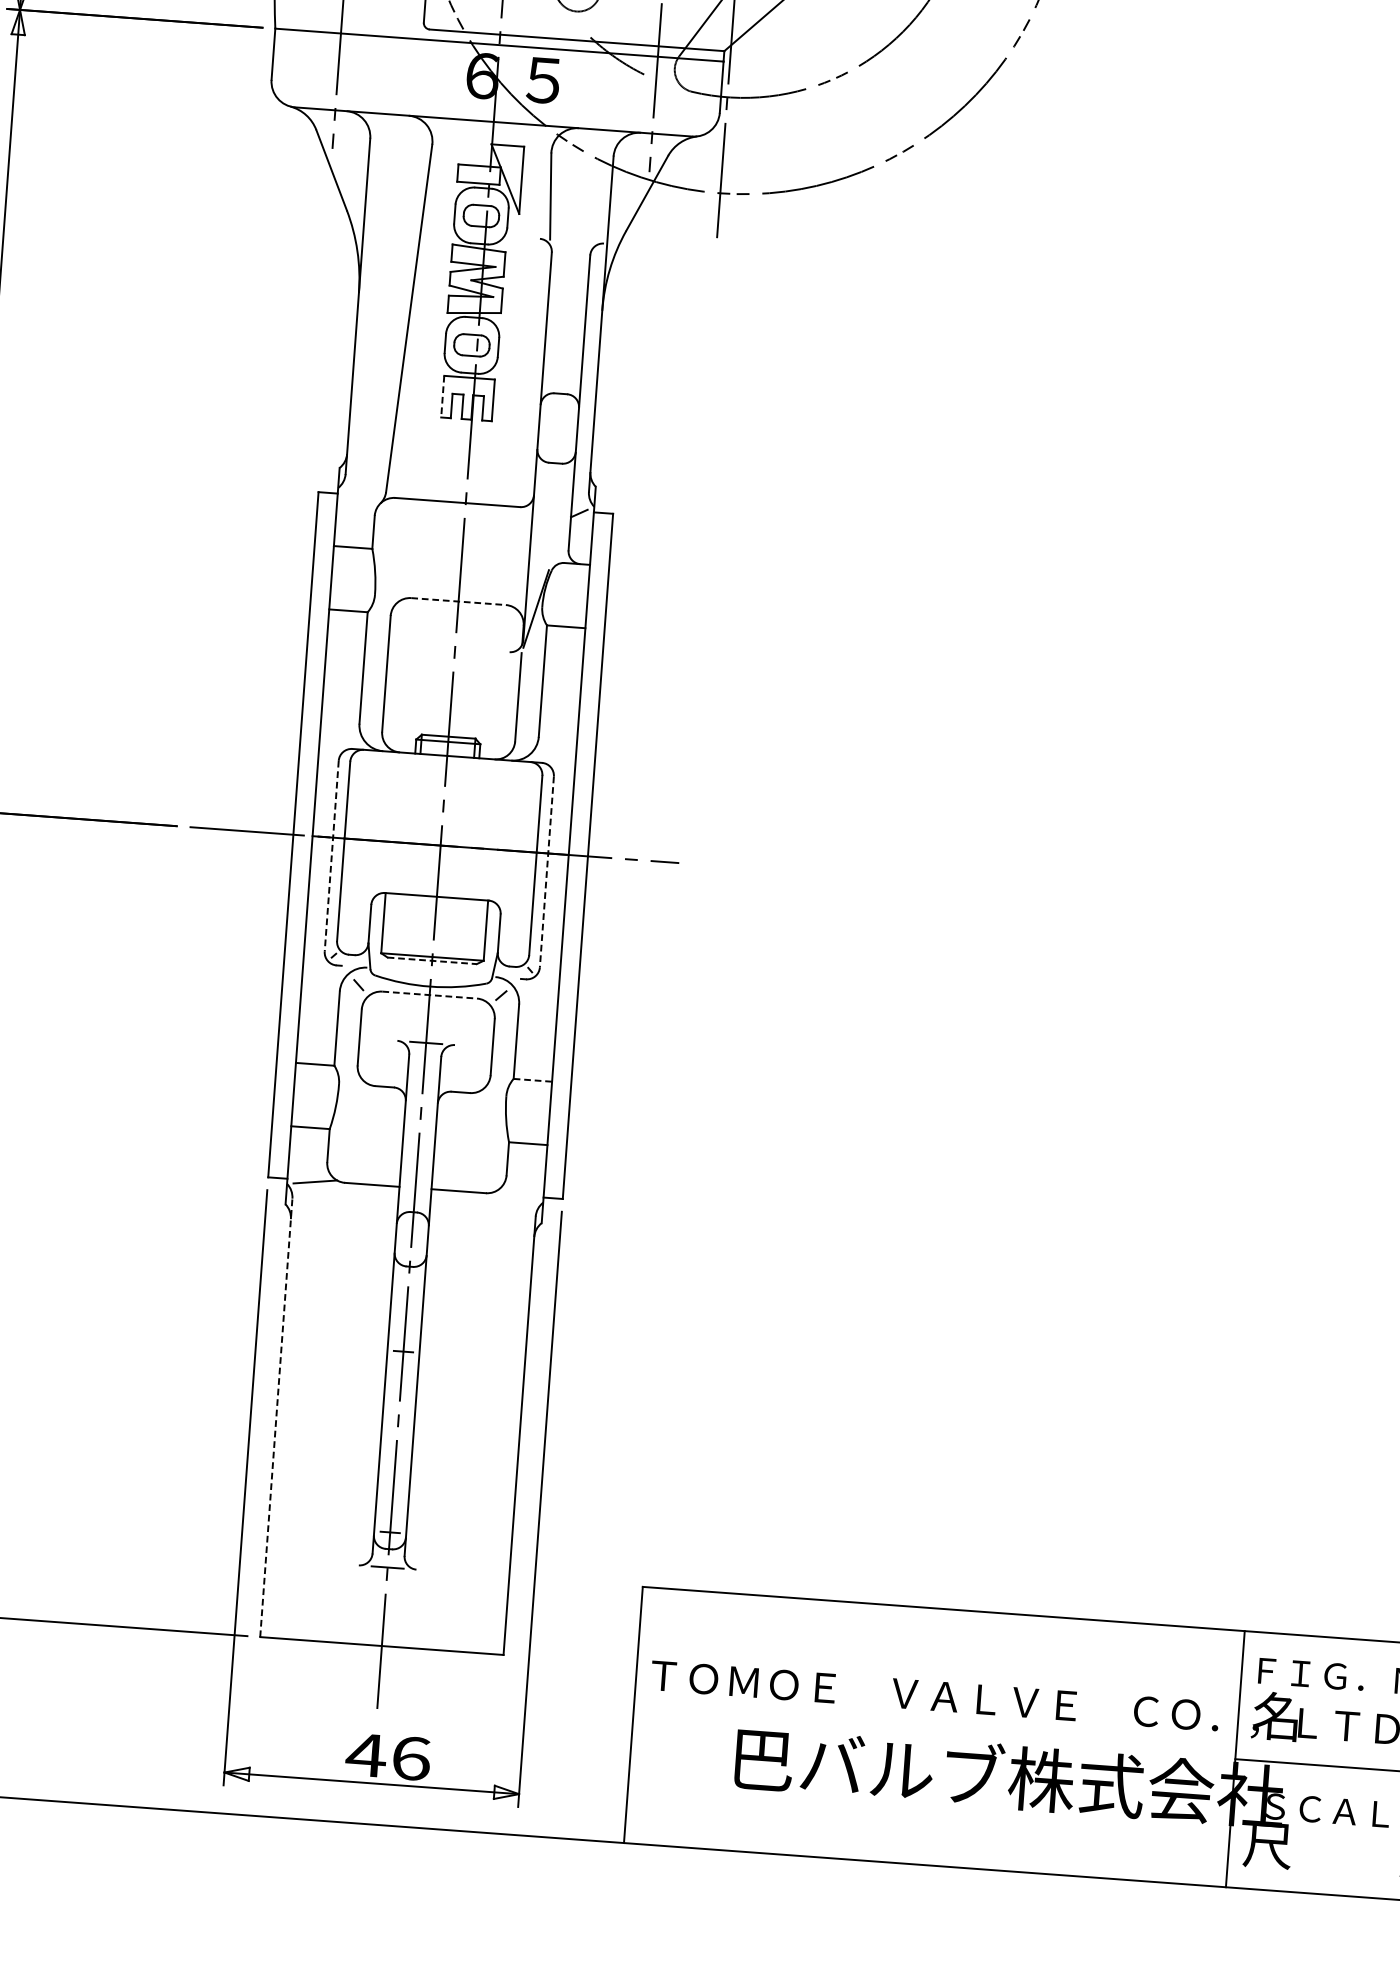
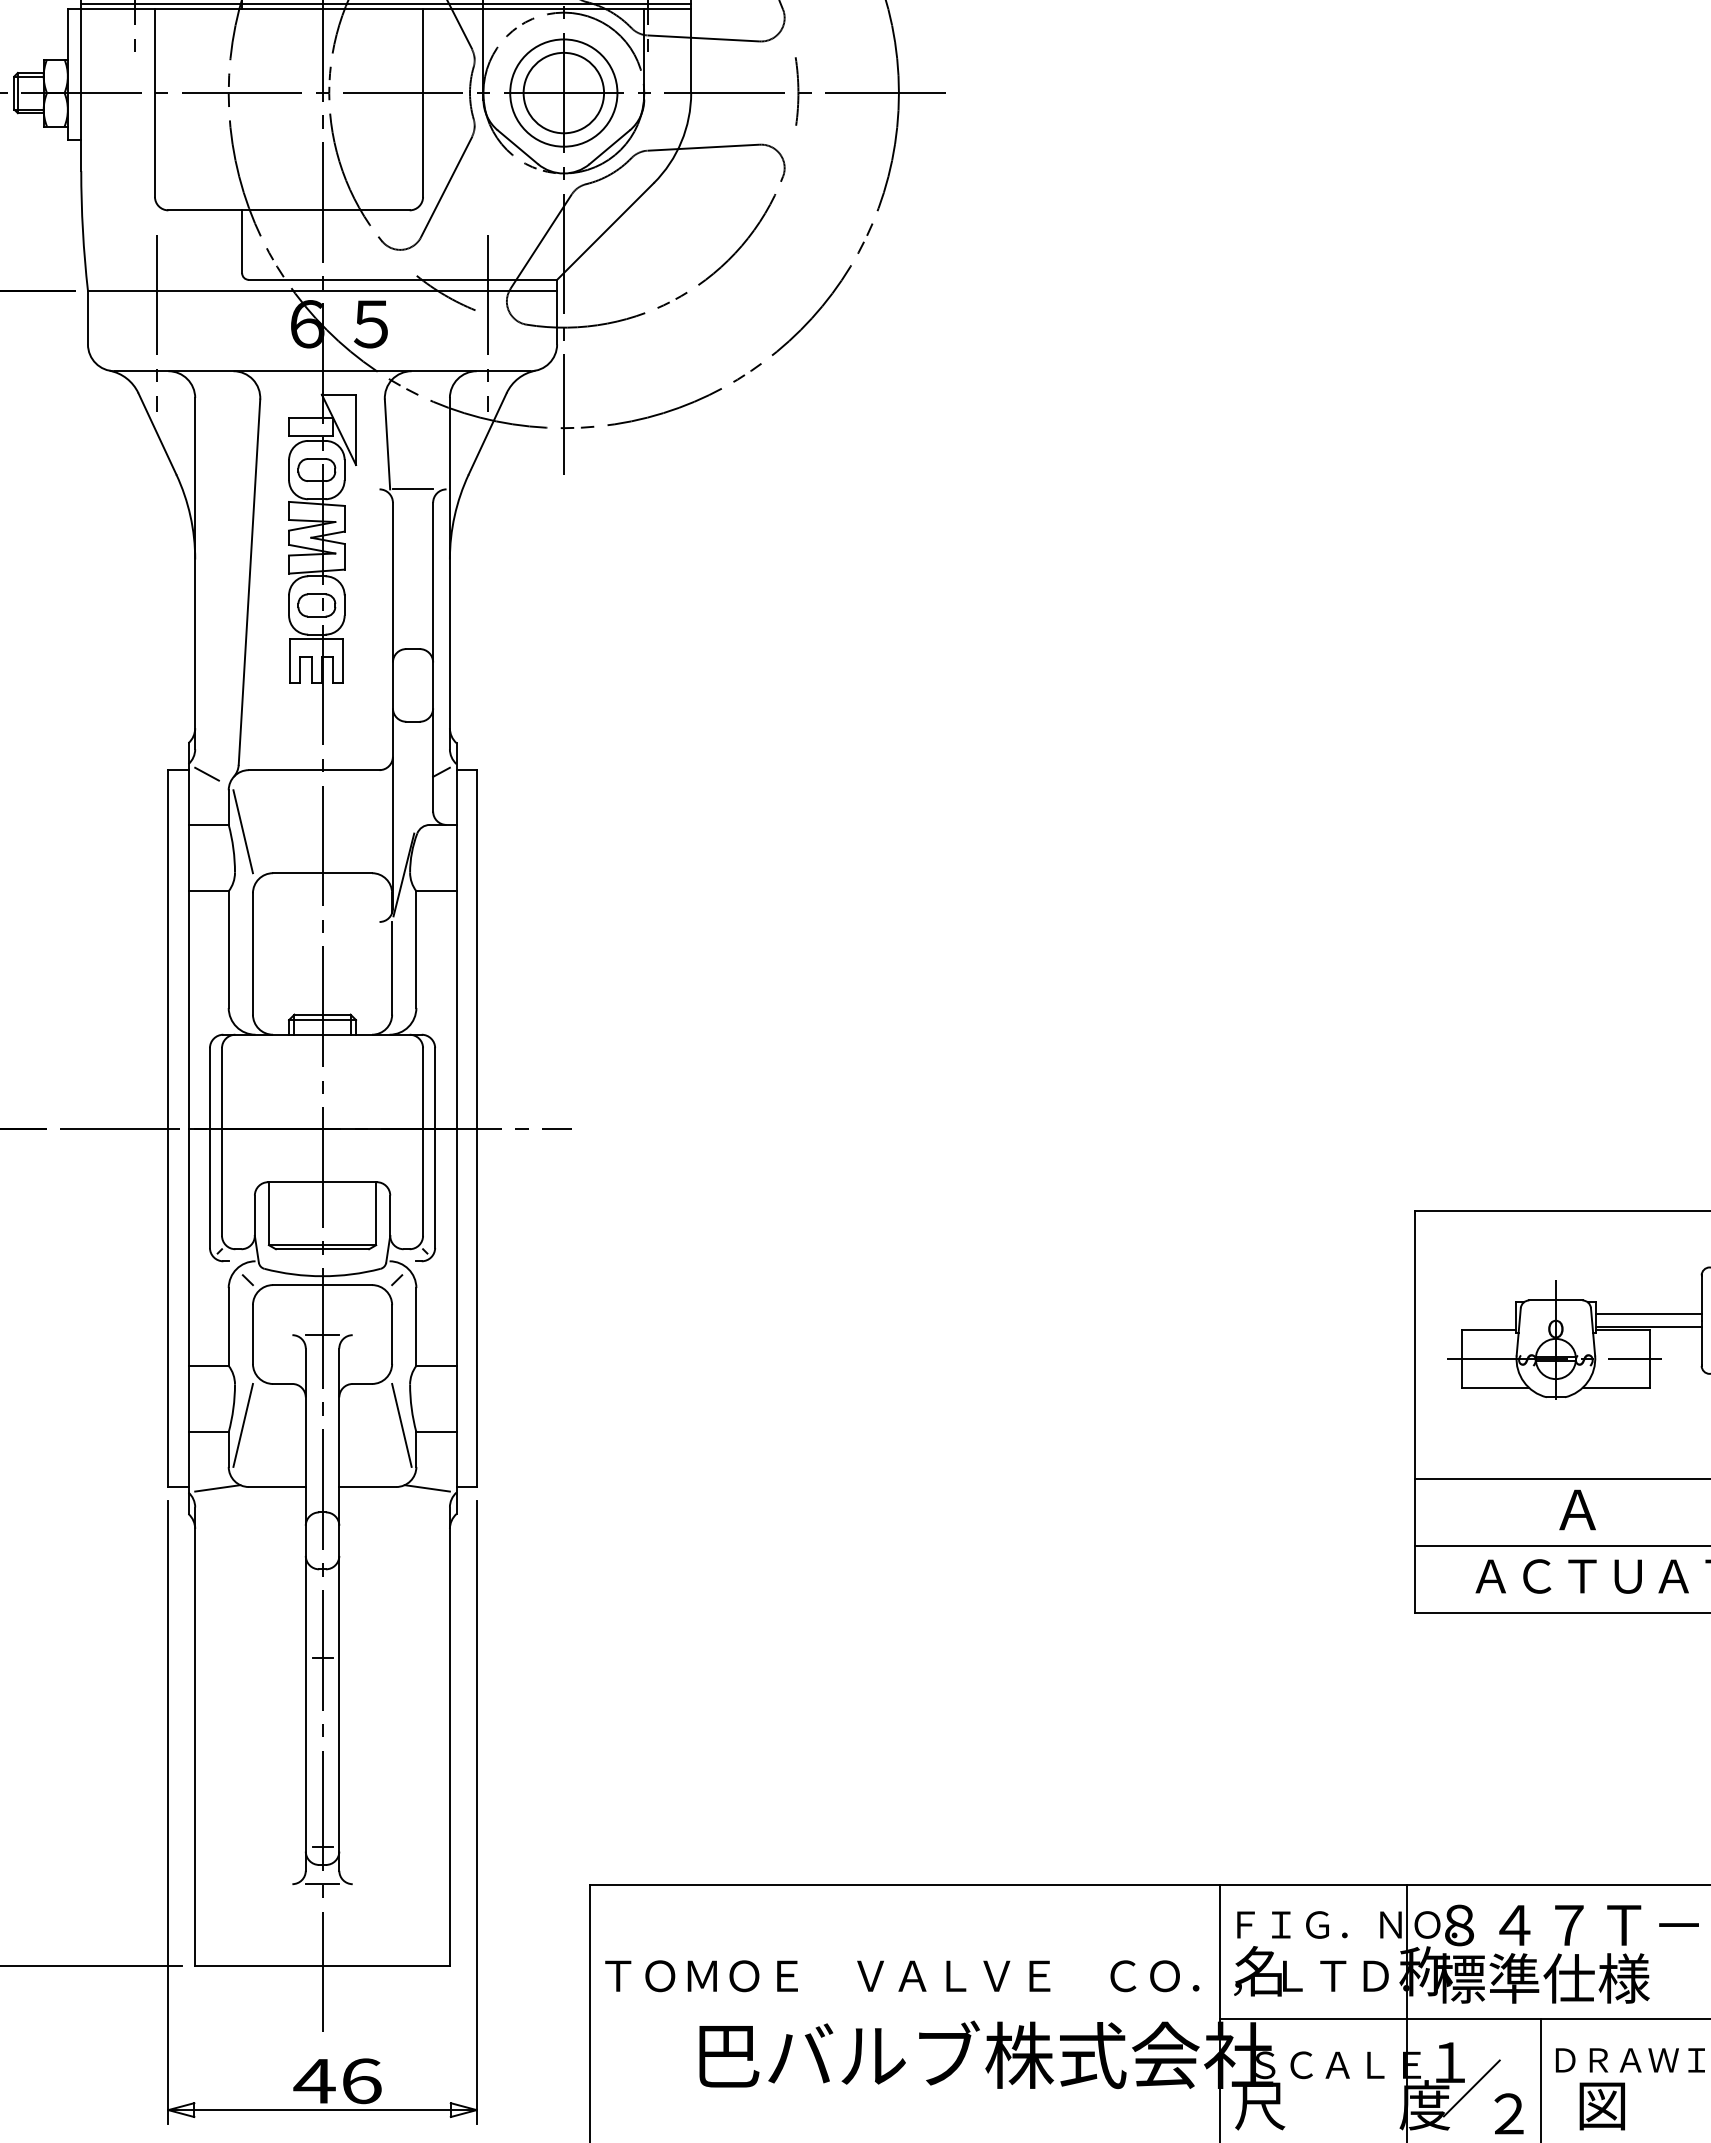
line: (571, 241) -> (412, 489), added
line: (442, 397) -> (290, 661), dashed -> solid
line: (354, 498) -> (206, 773), added
line: (385, 556) -> (242, 831), added
line: (459, 601) -> (323, 873), dashed -> solid
line: (331, 856) -> (209, 1148), dashed -> solid
line: (547, 872) -> (435, 1148), dashed -> solid
line: (432, 961) -> (322, 1249), dashed -> solid
line: (430, 995) -> (323, 1285), dashed -> solid
line: (532, 1079) -> (436, 1365), dashed -> solid
line: (343, 1122) -> (242, 1424), added
line: (495, 1133) -> (401, 1424), added
line: (514, 1196) -> (426, 1488), added
line: (276, 1417) -> (195, 1736), dashed -> solid

